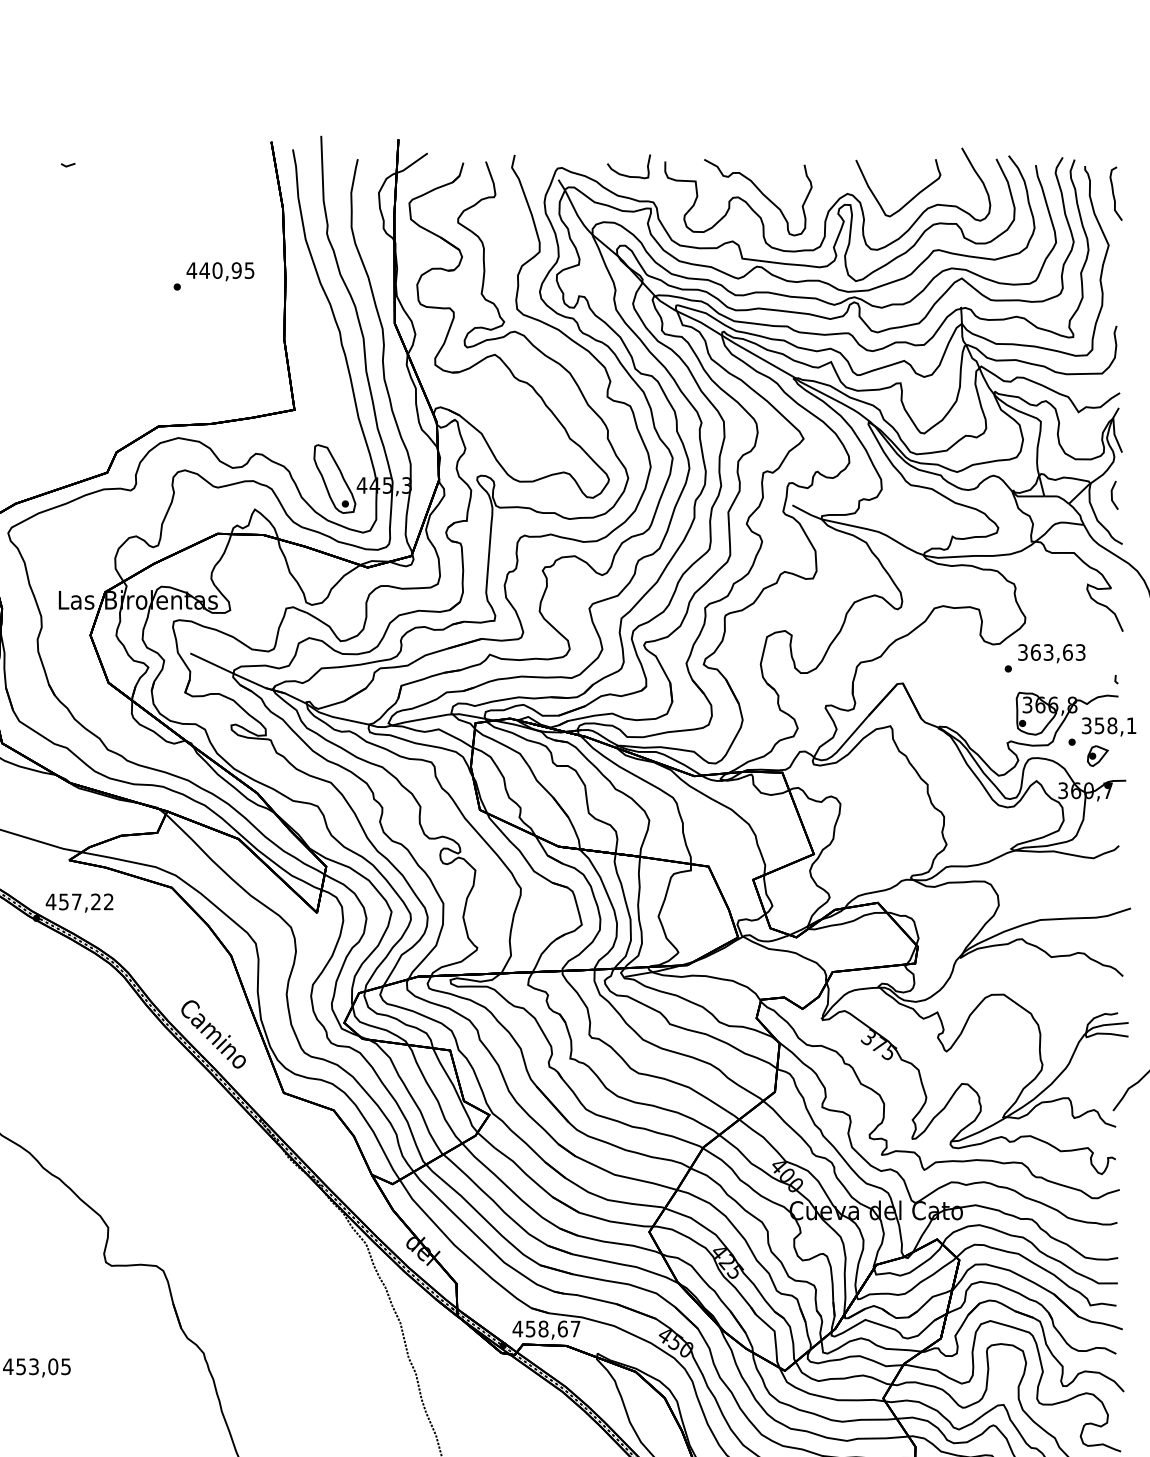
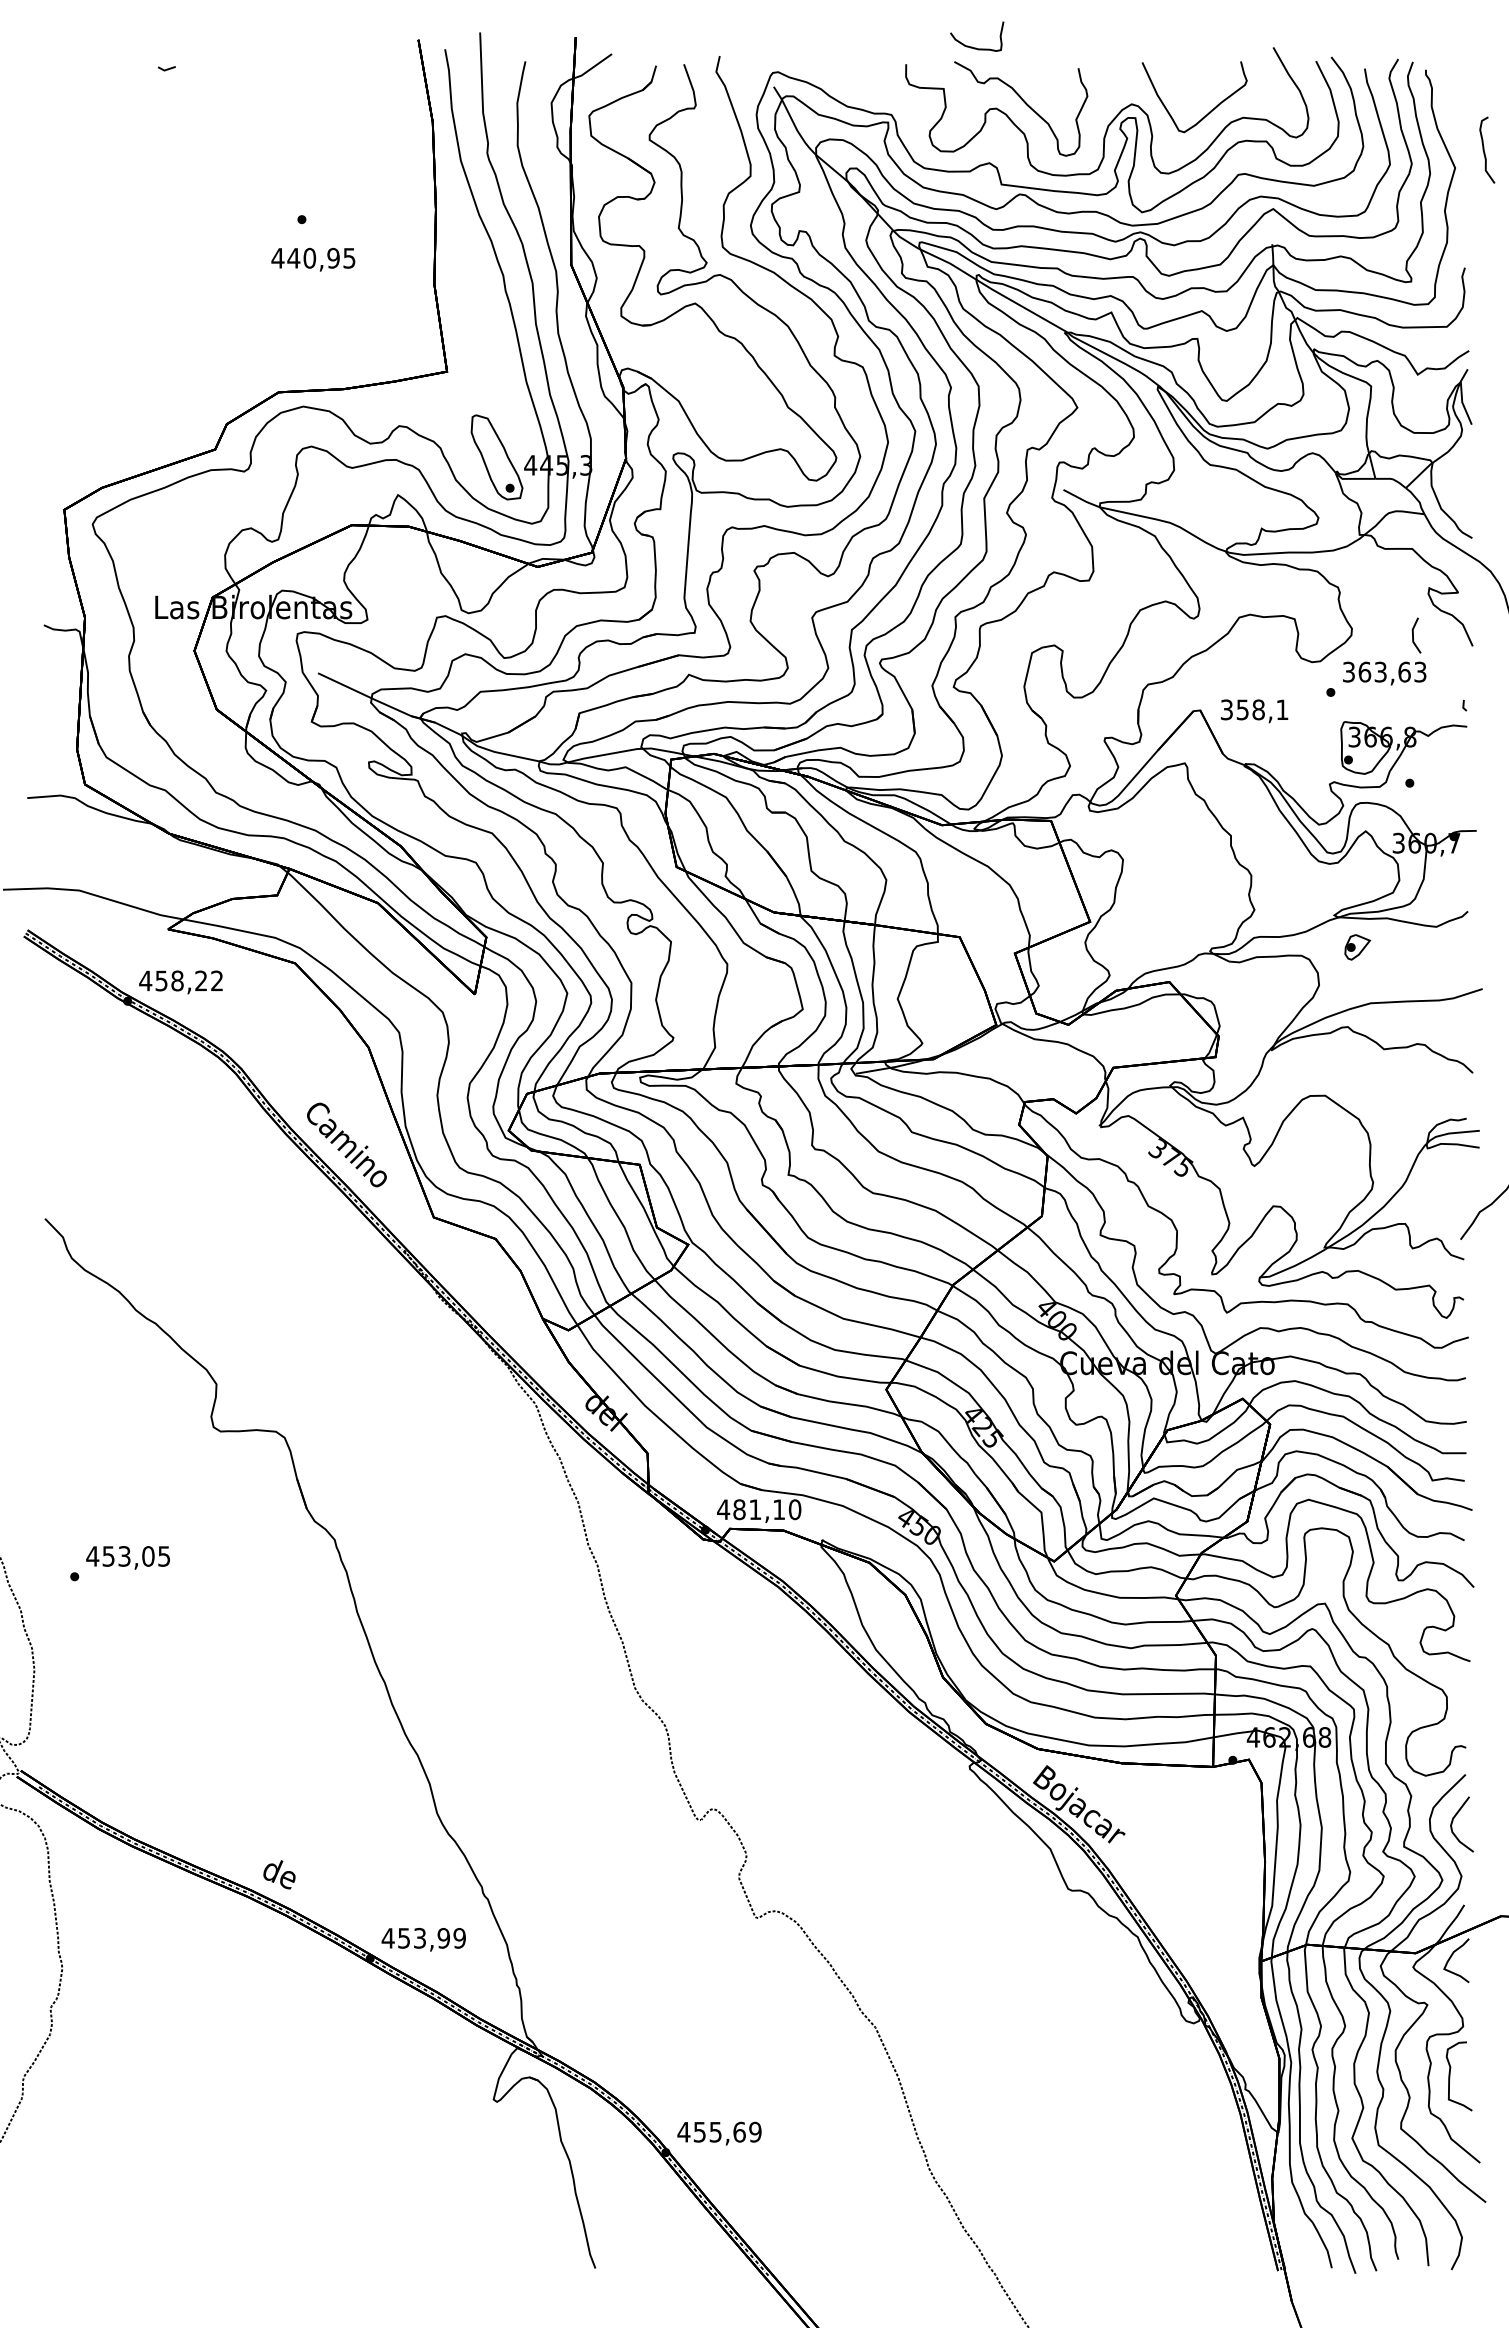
curve: (628, 175) -> (976, 47), moved
curve: (1113, 193) -> (1484, 149), moved
text: (220, 271) -> (313, 259), moved
line: (1112, 495) -> (1413, 635), moved
text: (1109, 727) -> (1254, 711), moved
part: (1097, 756) -> (1357, 947), moved
text: (76, 901) -> (177, 980), 457,22 -> 458,22
text: (553, 1328) -> (767, 1509), 458,67 -> 481,10

